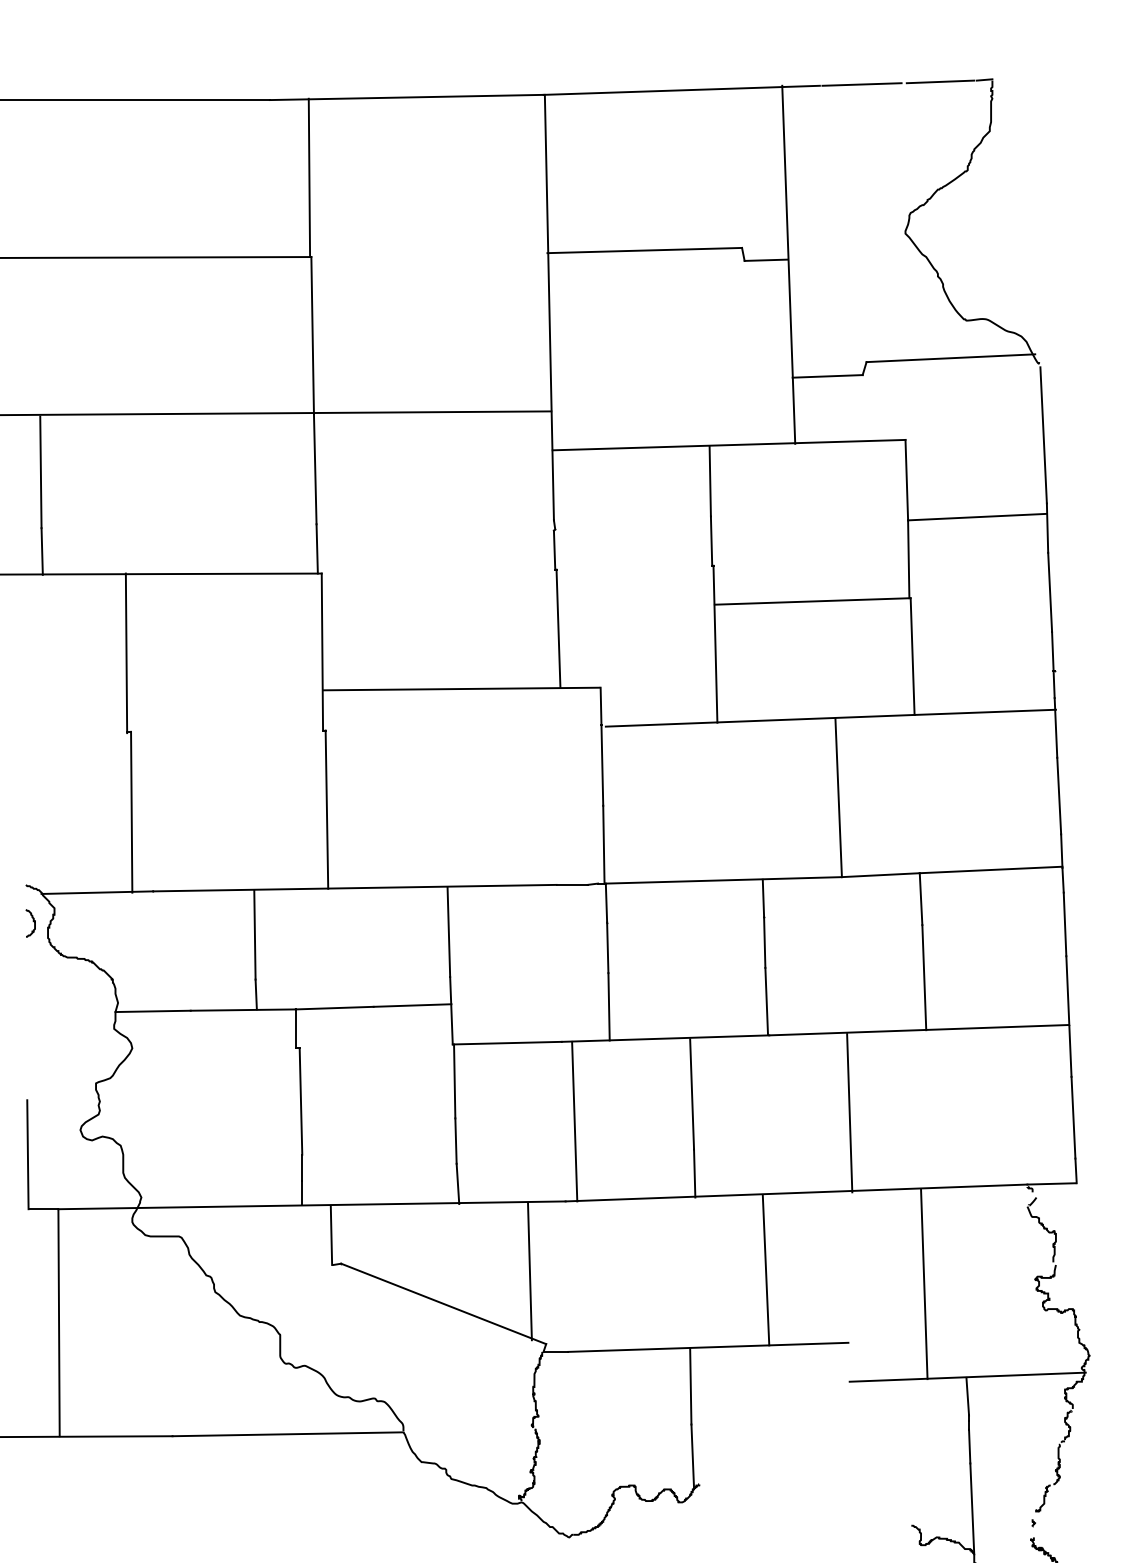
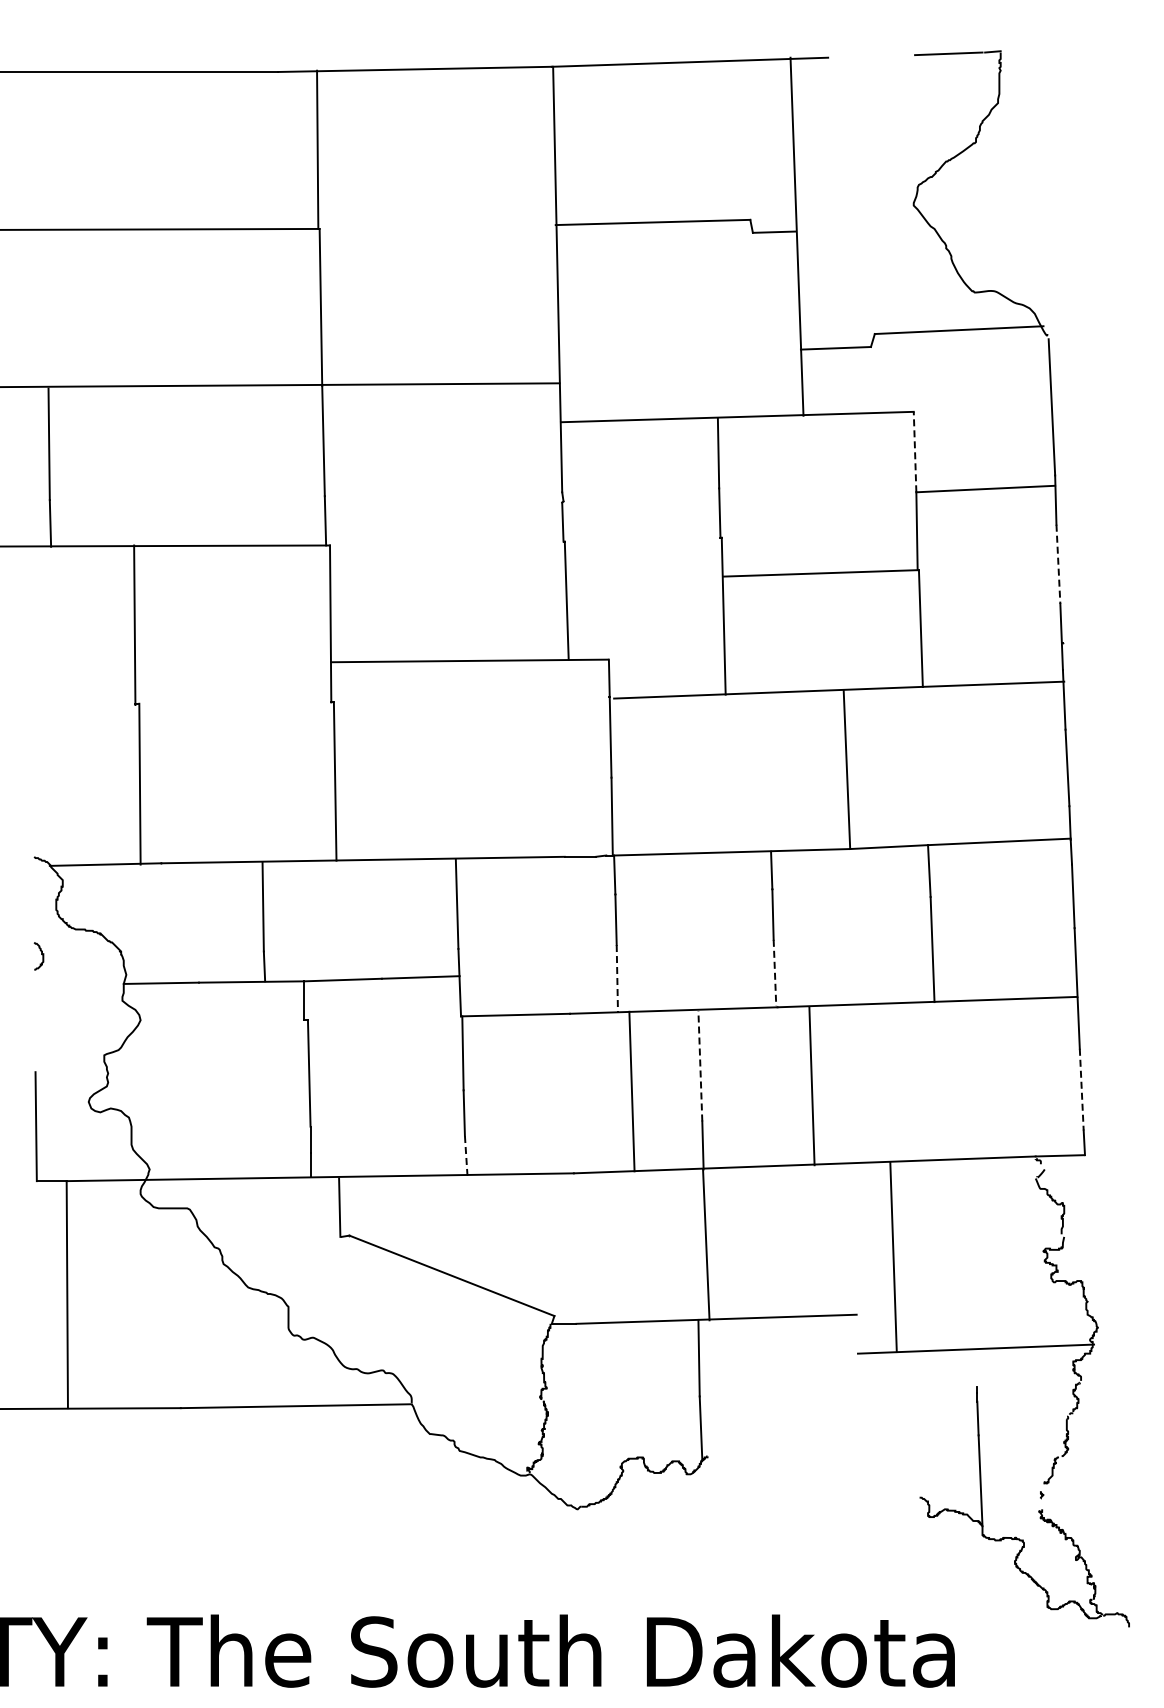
line: (861, 84) -> (869, 56), removed
line: (907, 479) -> (915, 451), solid -> dashed
line: (1050, 592) -> (1058, 564), solid -> dashed
curve: (33, 921) -> (41, 954), moved
line: (766, 1001) -> (774, 973), solid -> dashed
line: (609, 1006) -> (617, 978), solid -> dashed
line: (692, 1093) -> (700, 1065), solid -> dashed
line: (849, 1113) -> (811, 1086), moved
line: (1073, 1117) -> (1081, 1089), solid -> dashed
line: (574, 1121) -> (631, 1091), moved
line: (458, 1183) -> (466, 1155), solid -> dashed
line: (766, 1269) -> (706, 1244), moved
line: (530, 1271) -> (538, 1243), removed
line: (924, 1284) -> (893, 1257), moved
line: (967, 1396) -> (975, 1368), removed

